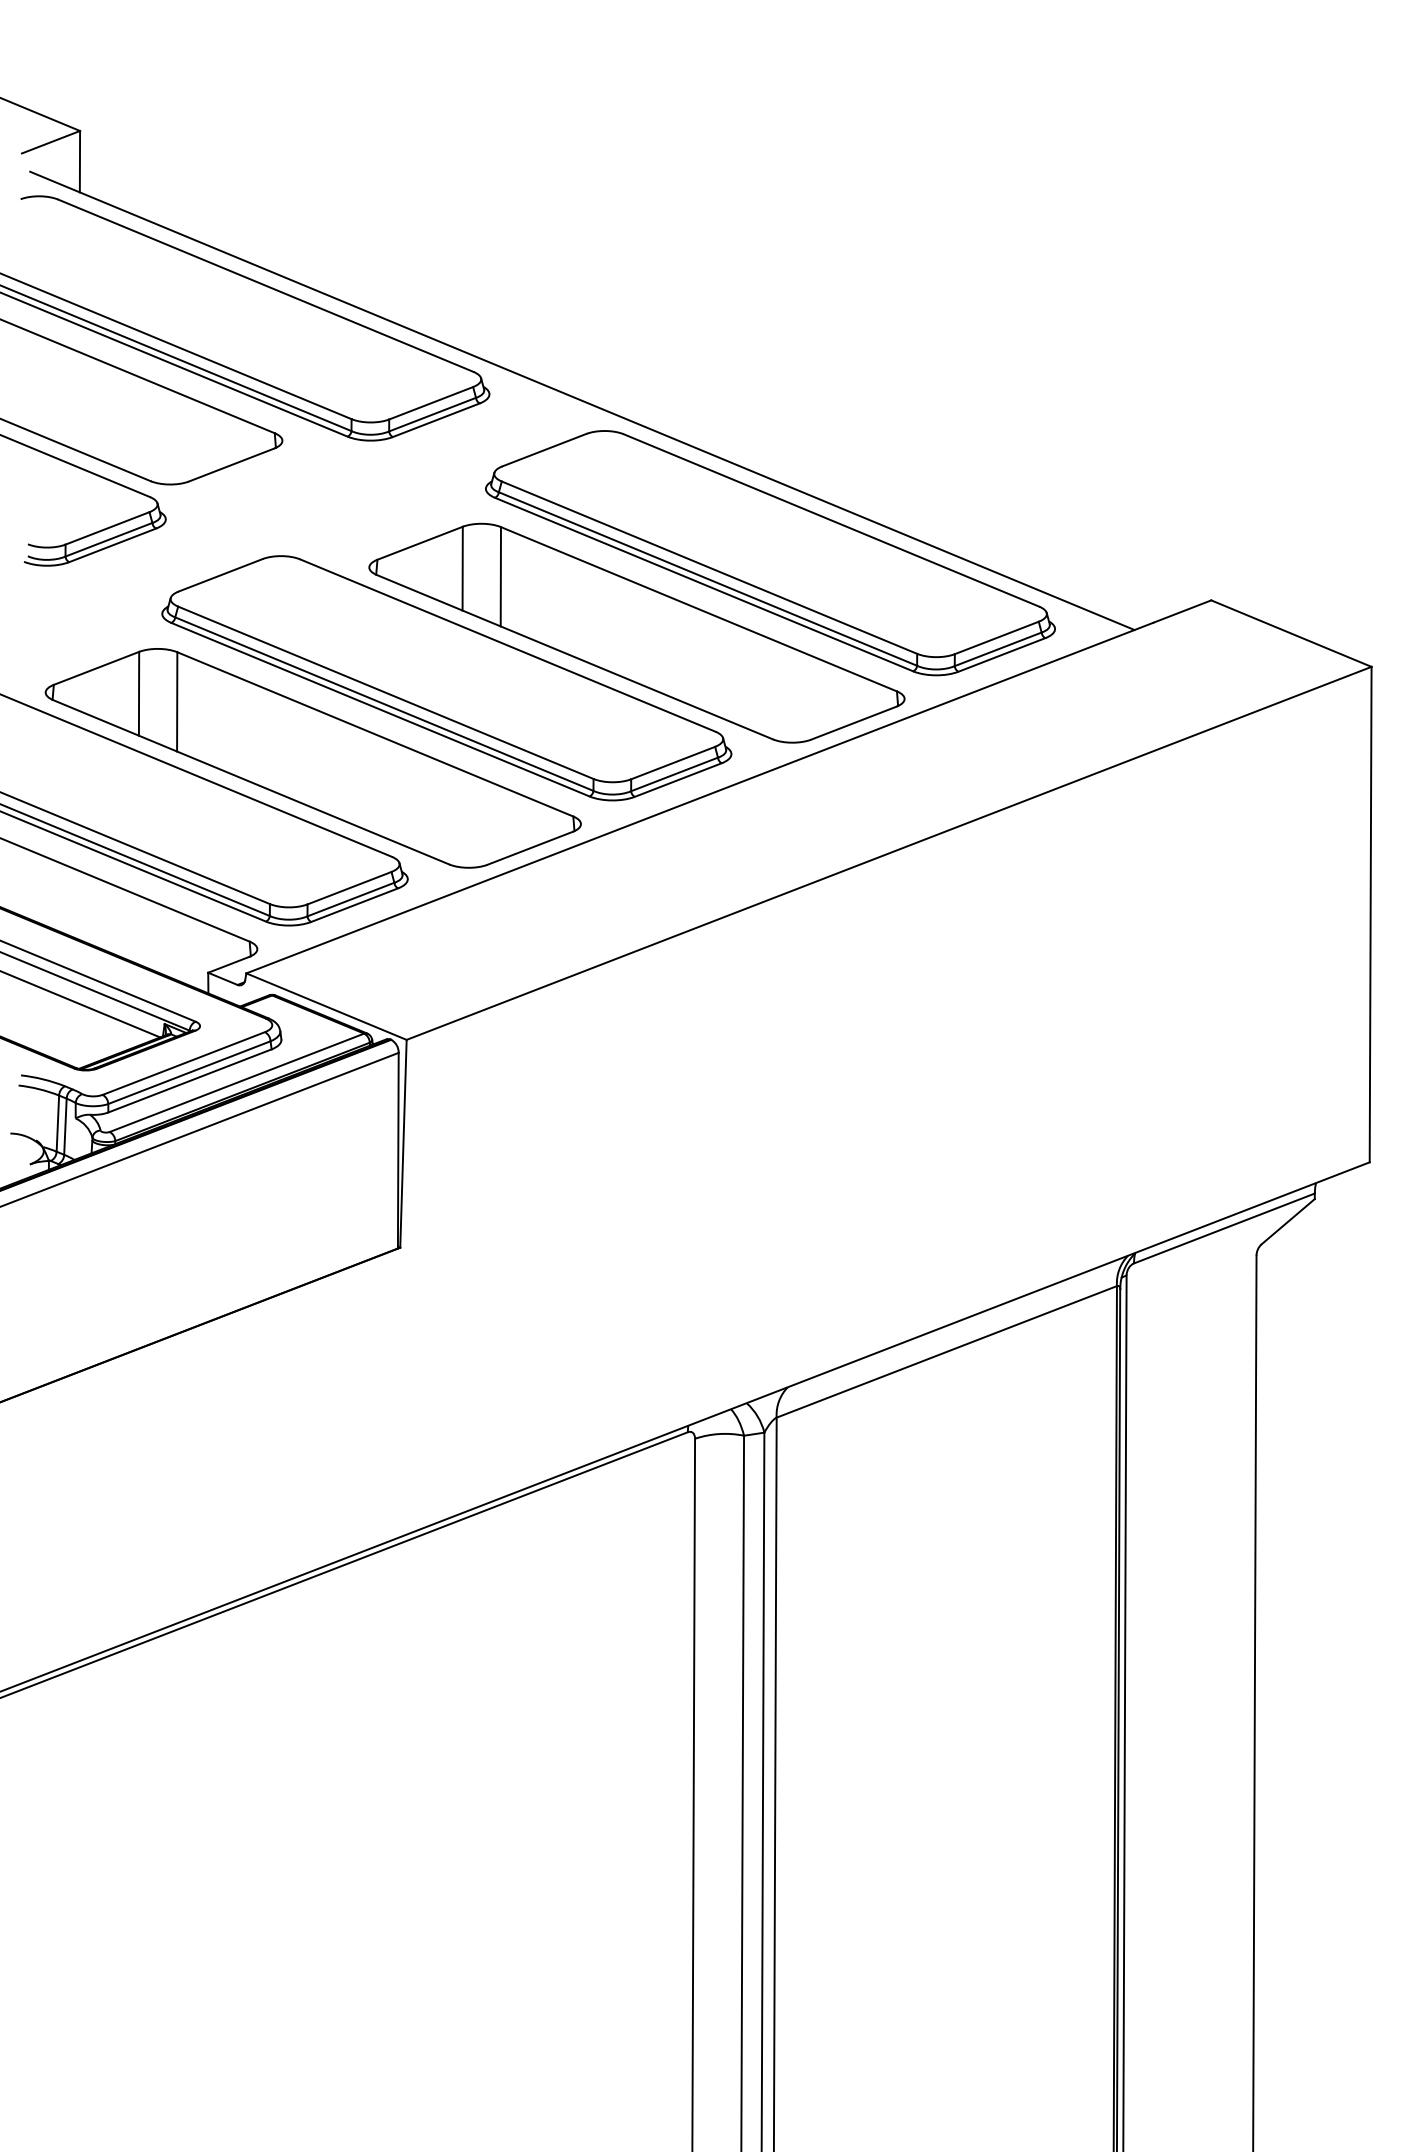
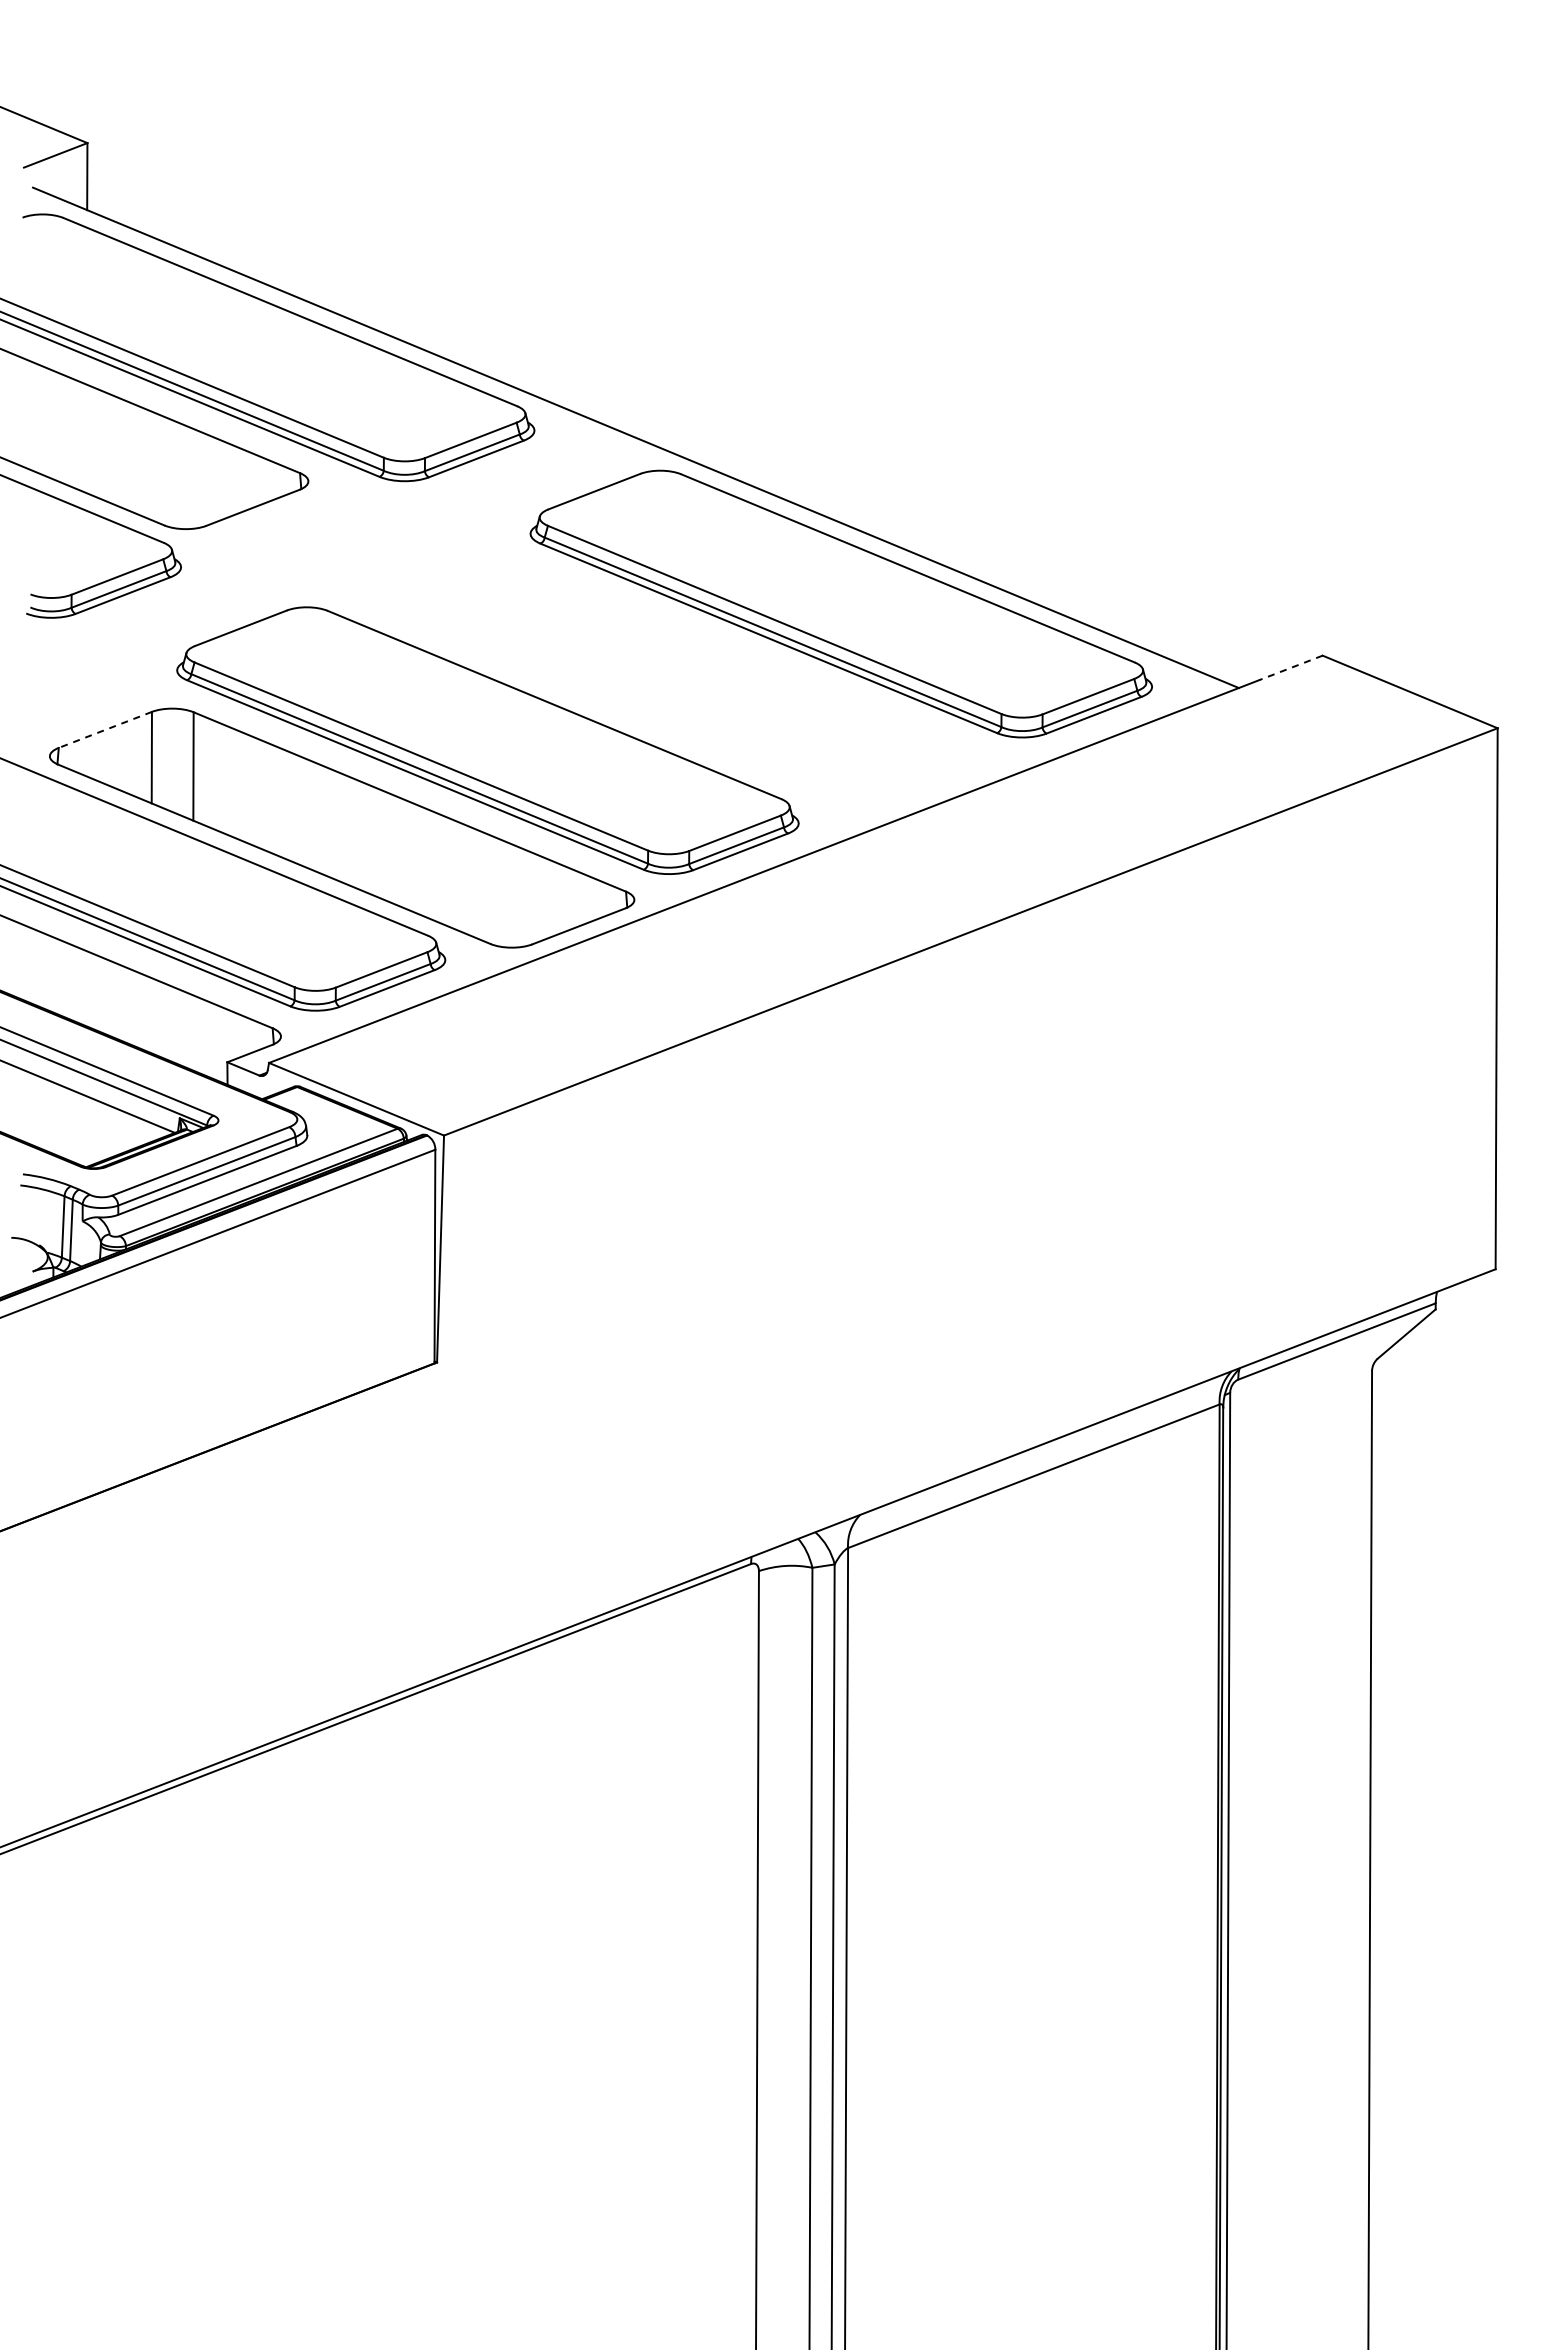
line: (1181, 612) -> (1290, 668), solid -> dashed
part: (636, 633) -> (695, 691), removed
line: (96, 668) -> (105, 729), solid -> dashed

